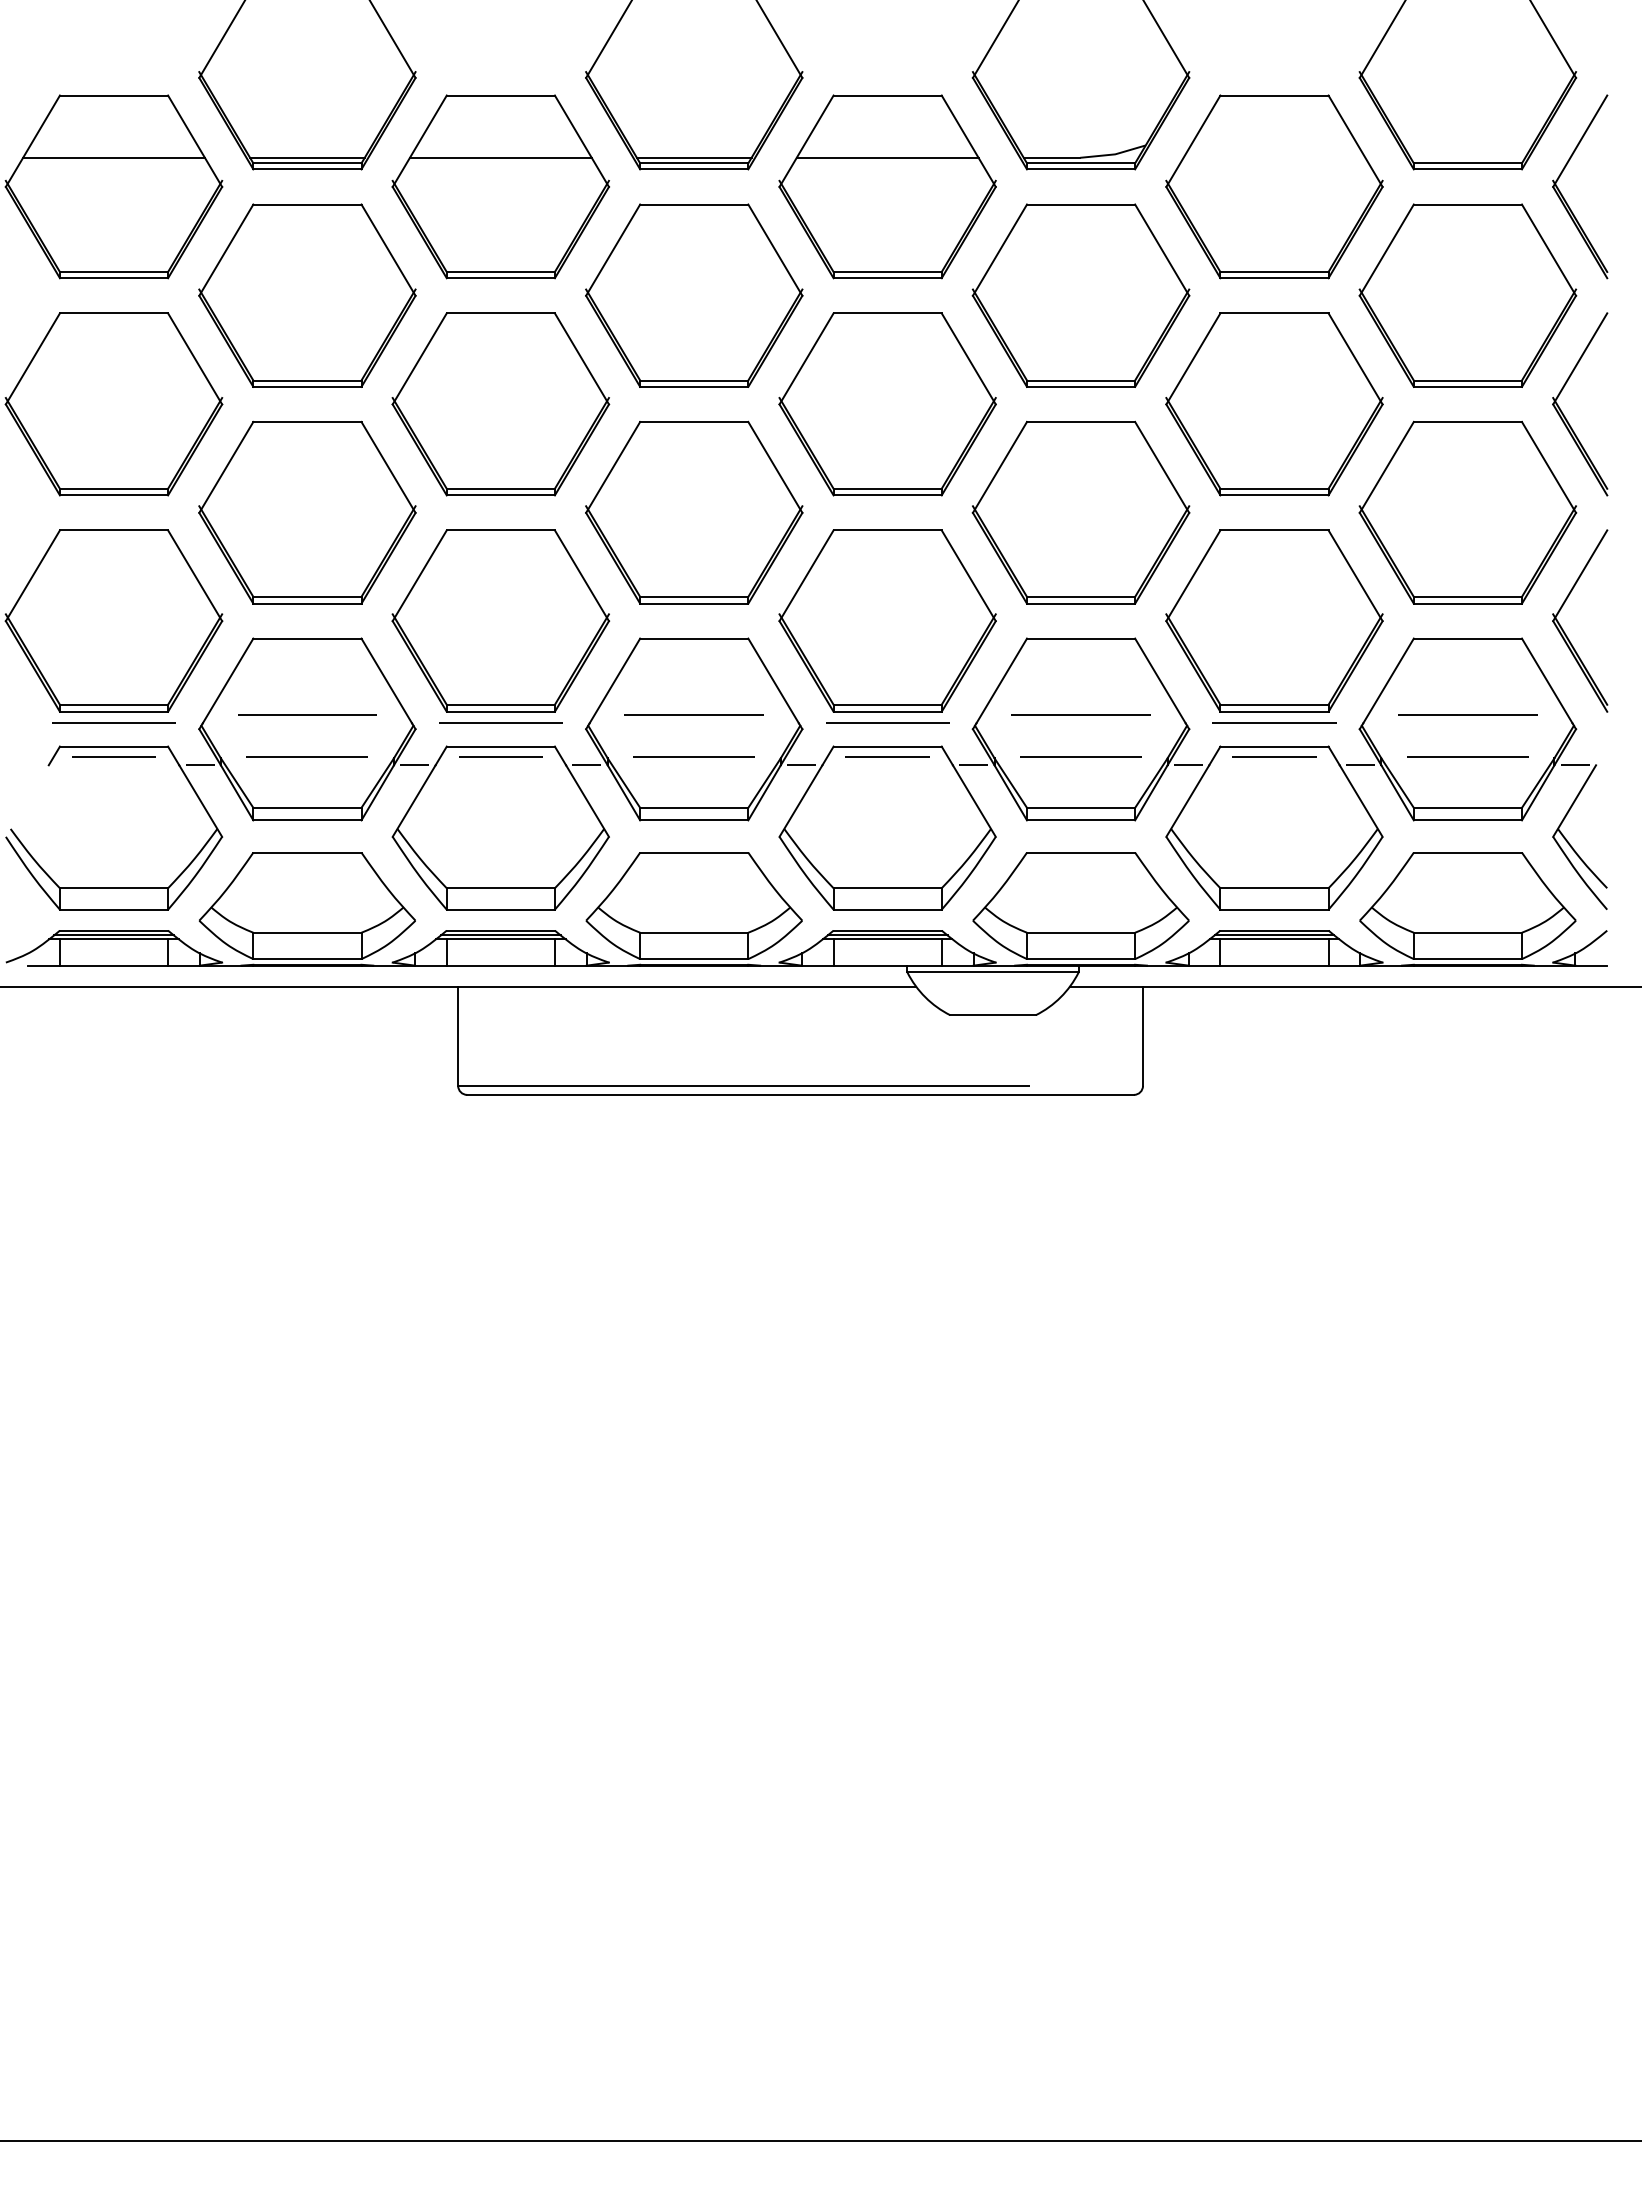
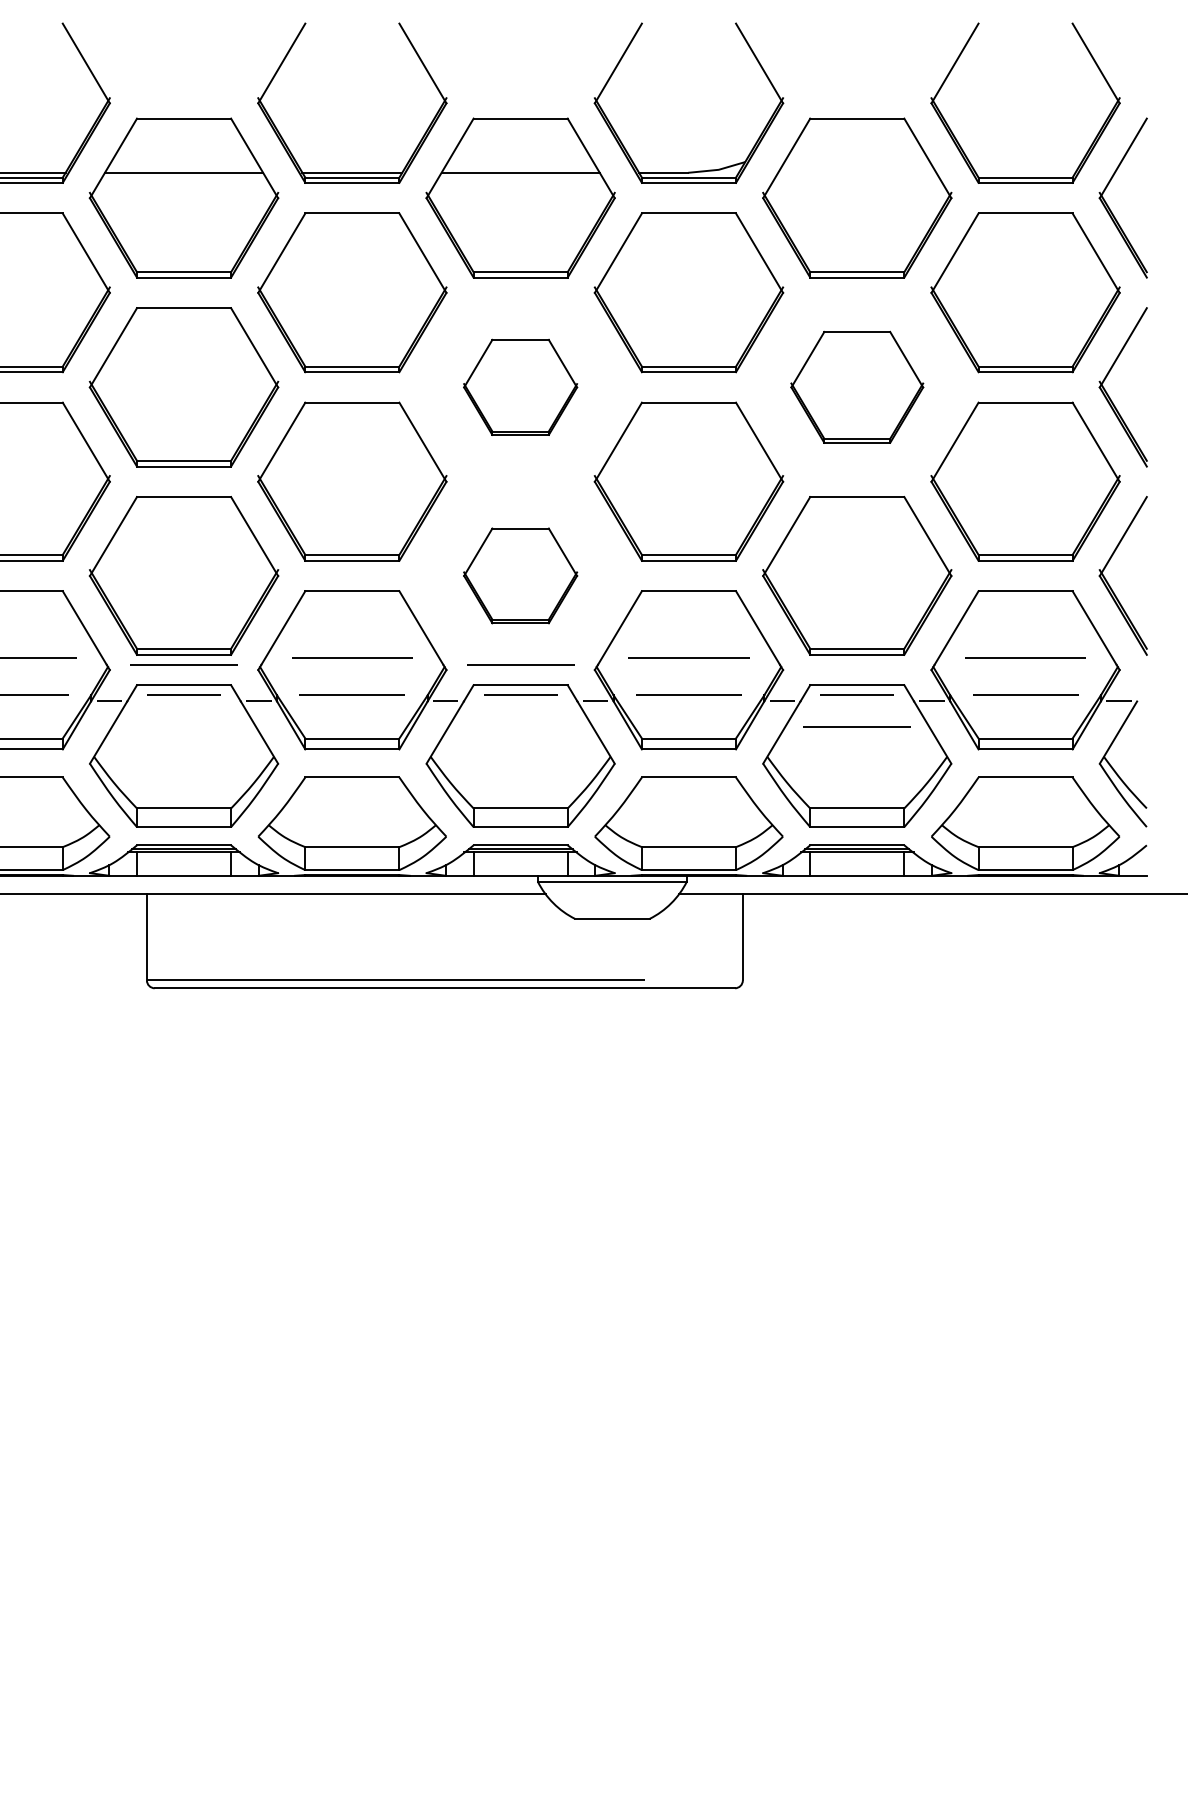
part: (887, 404) -> (520, 387), size x0.6
part: (1274, 404) -> (857, 387), size x0.7
part: (887, 620) -> (520, 575), size x0.6
line: (1274, 722) -> (857, 725), moved

